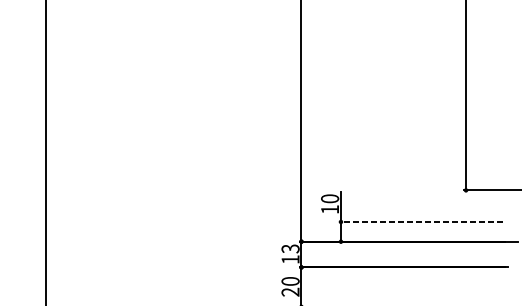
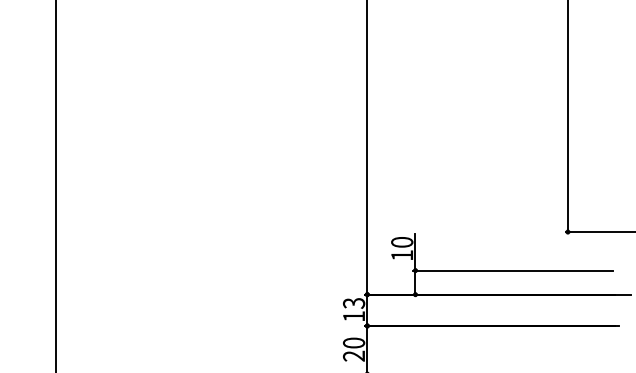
line: (420, 221) -> (512, 270), dashed -> solid

